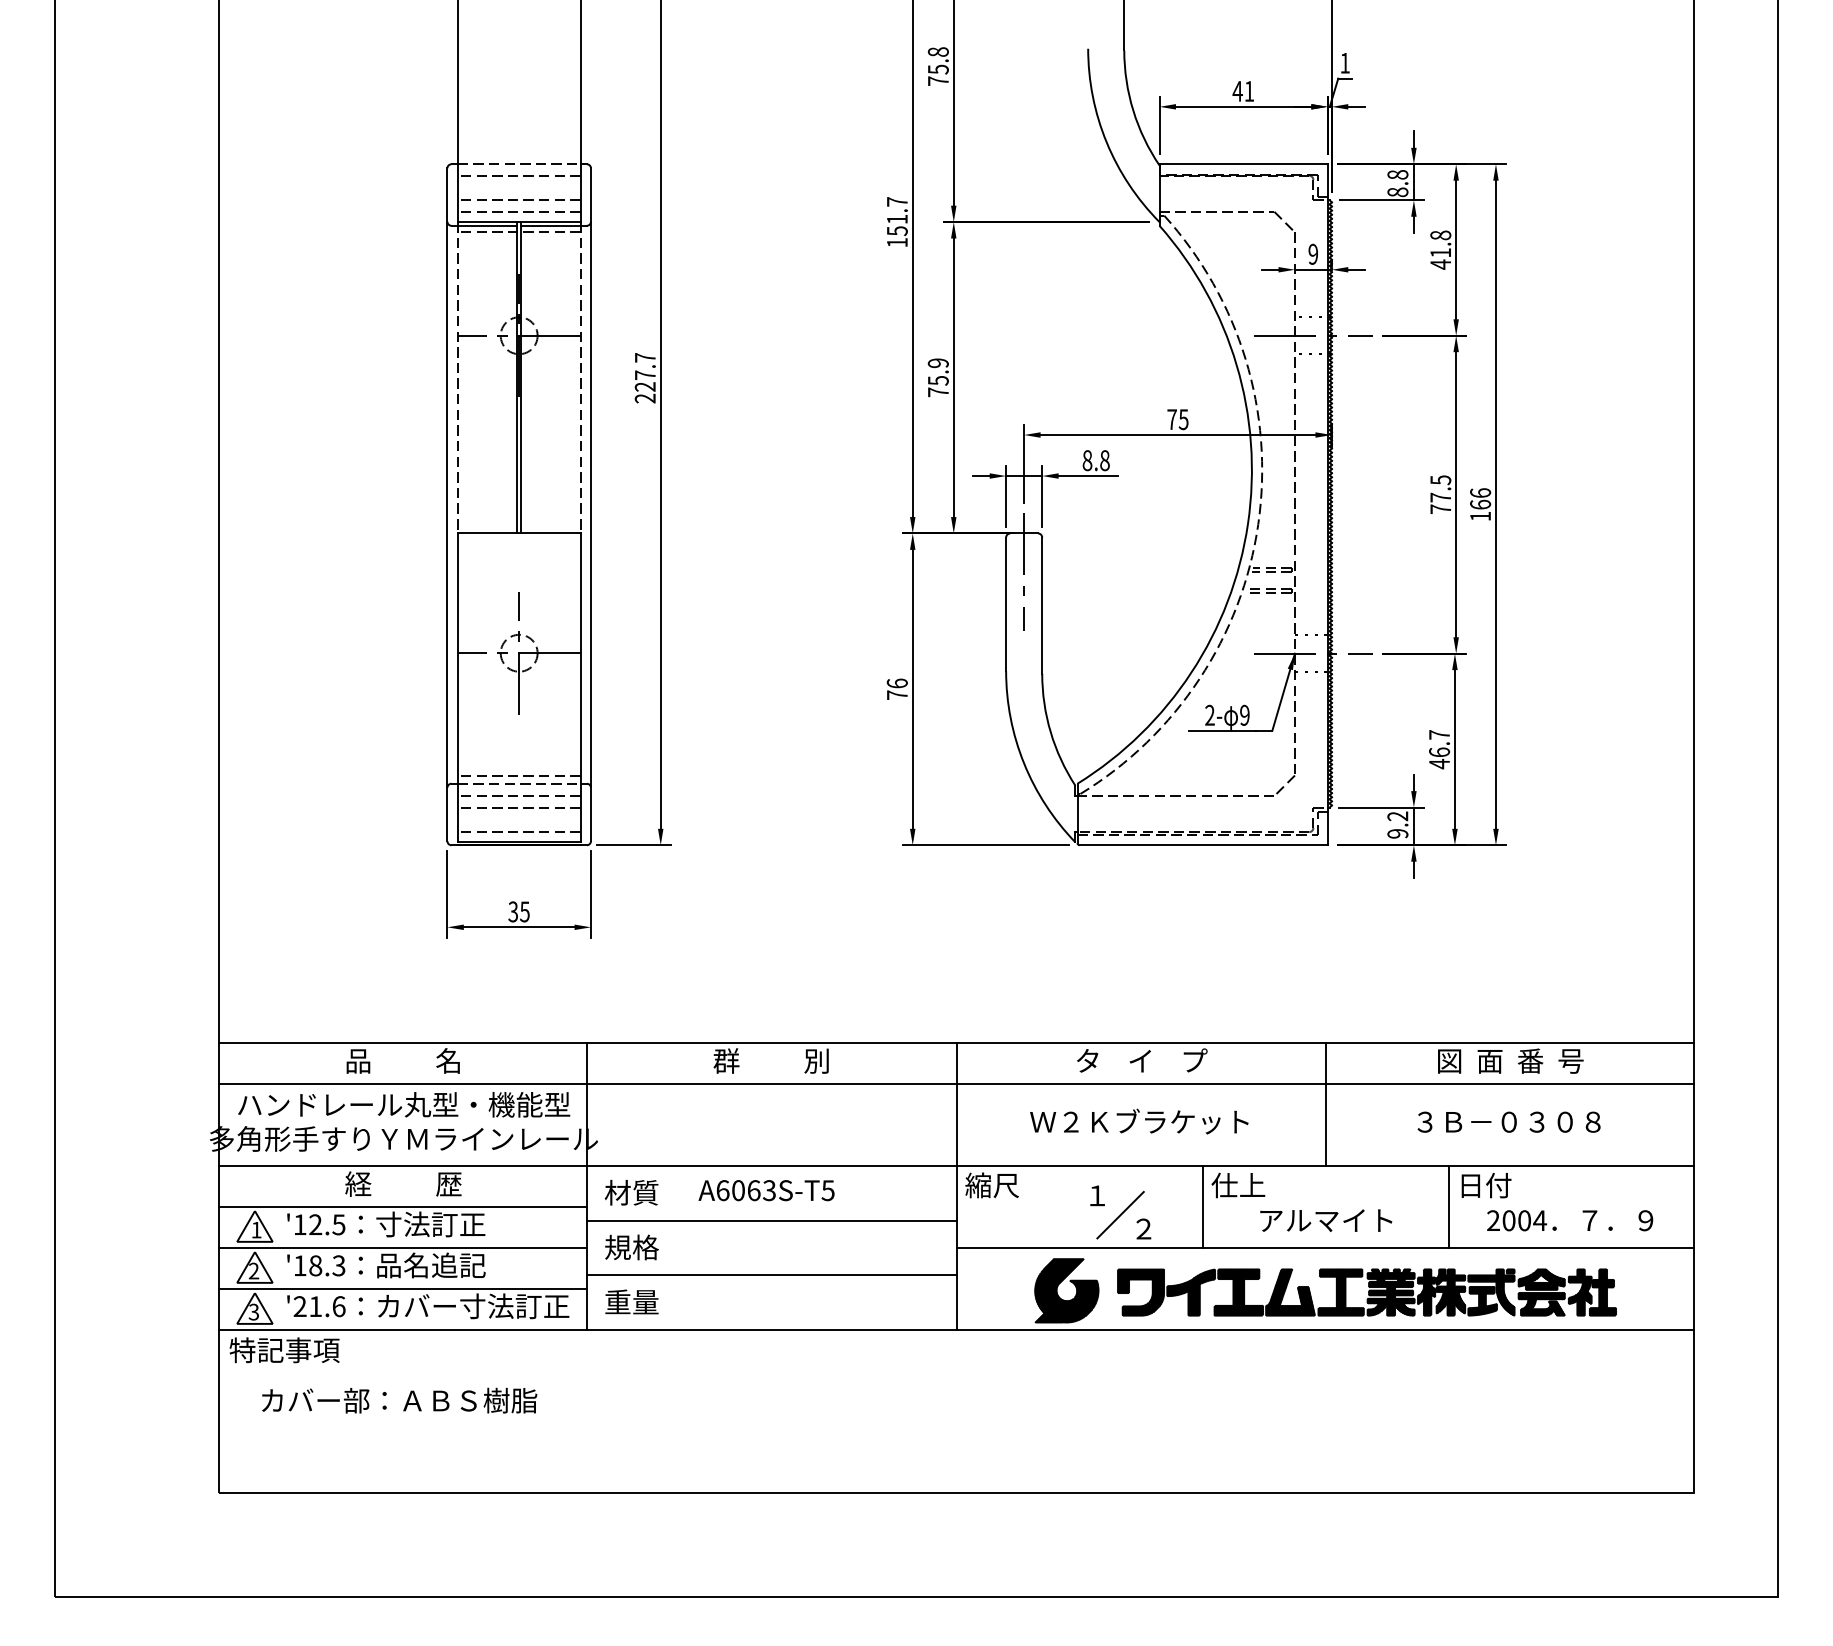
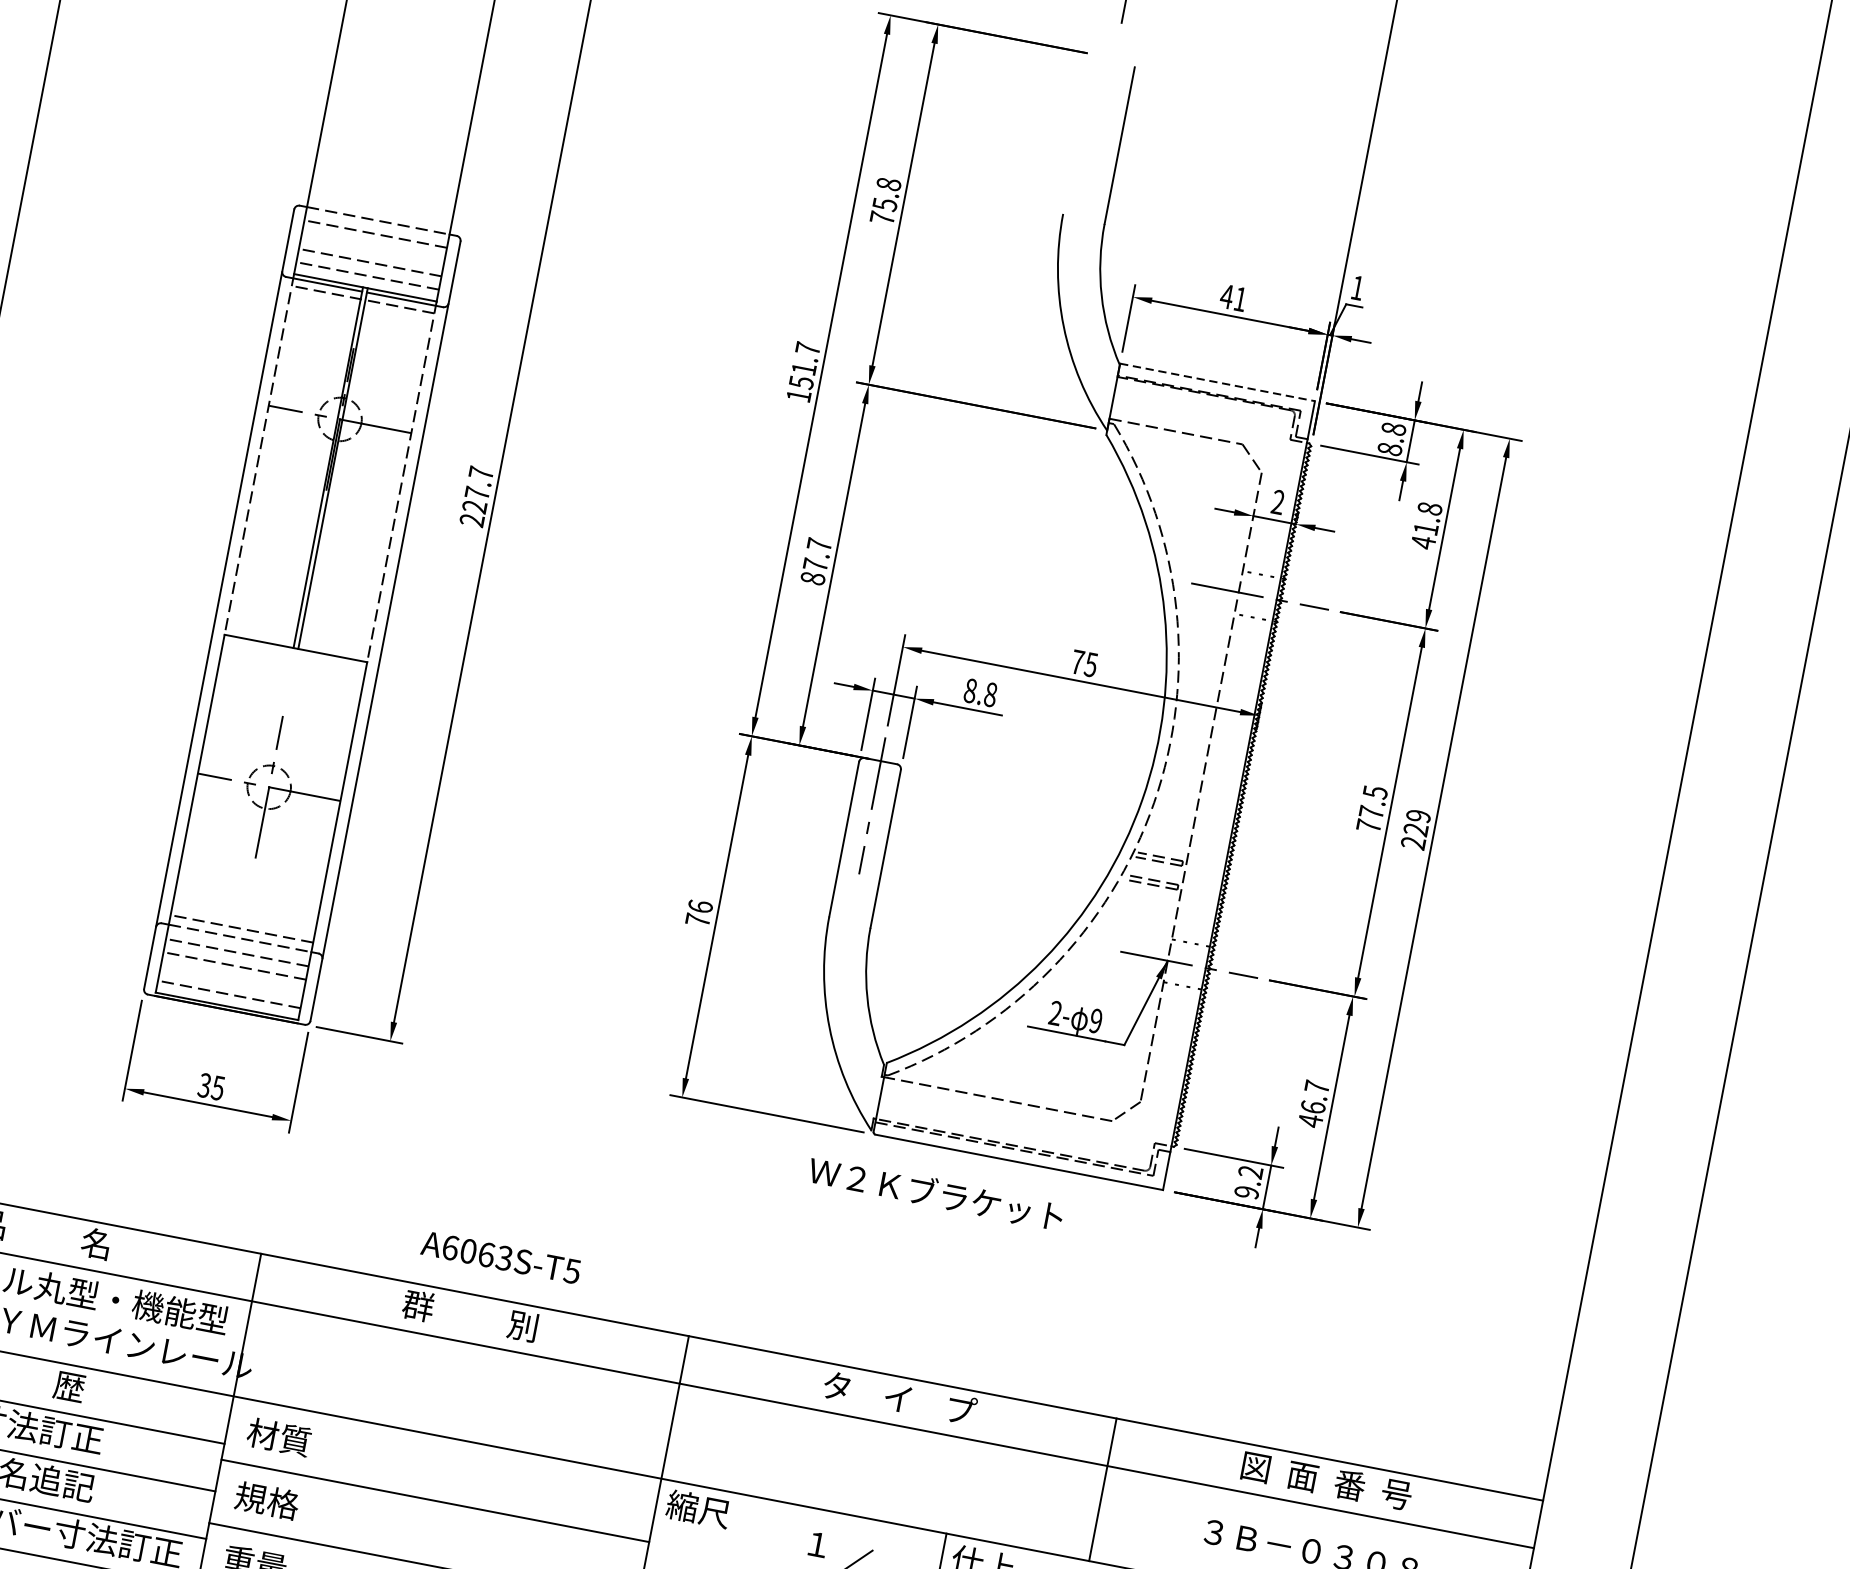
line: (1244, 164) -> (1218, 382), solid -> dashed
text: (1313, 254) -> (1278, 502), 9 -> 2
text: (937, 377) -> (815, 561), 75.9 -> 87.7
text: (1480, 504) -> (1415, 829), 166 -> 229
text: (1139, 1121) -> (936, 1193), moved
text: (766, 1190) -> (501, 1257), moved

